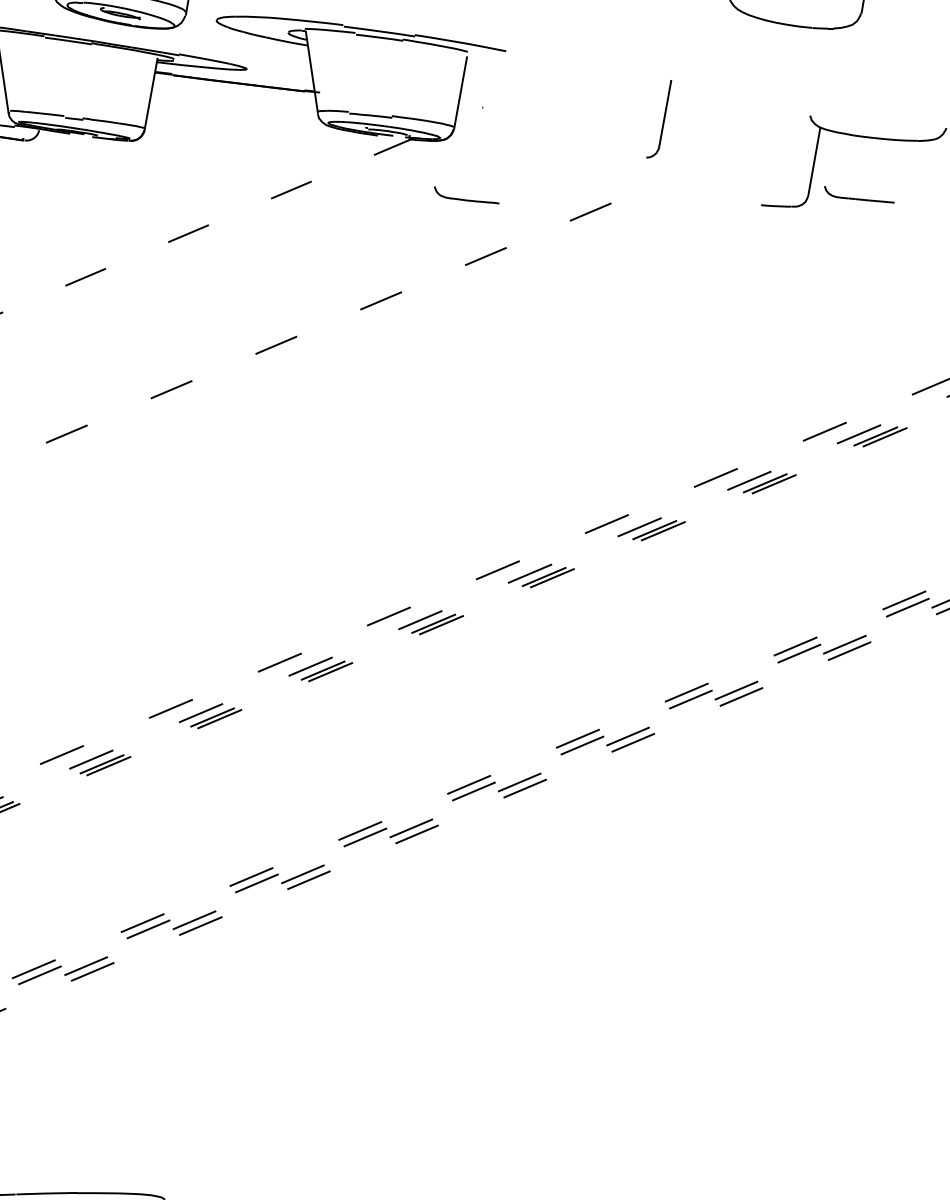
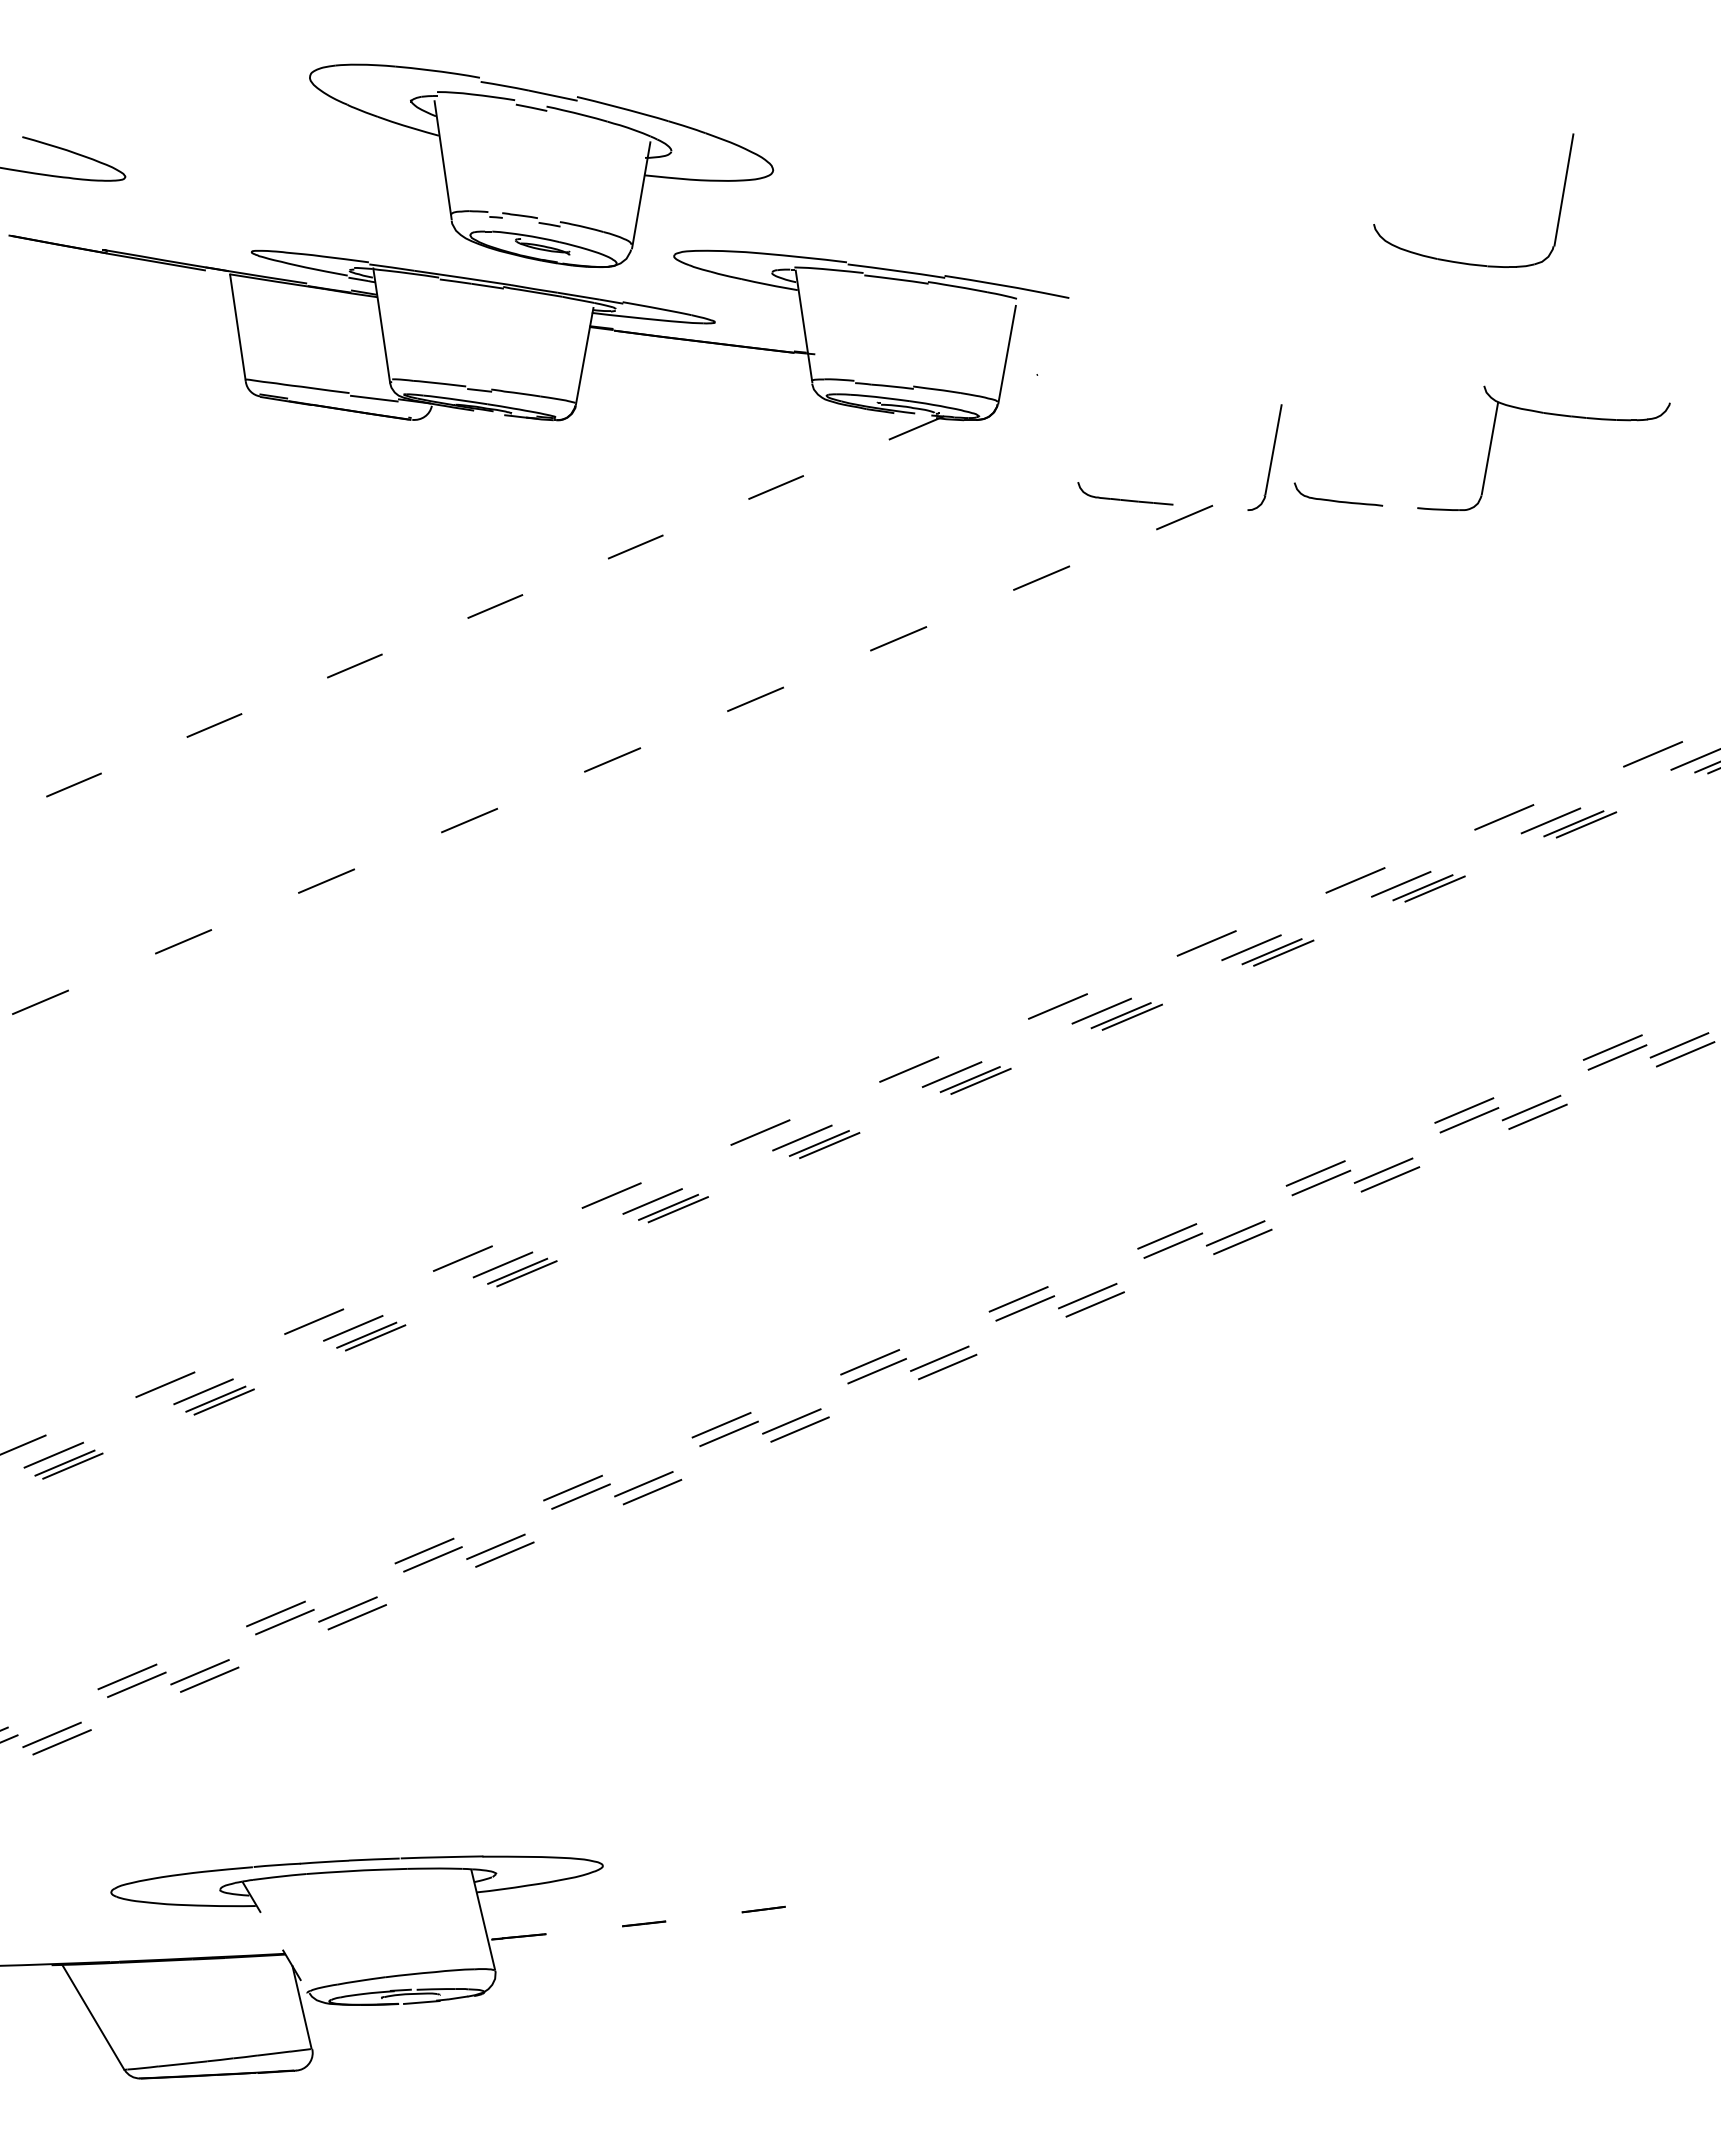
part: (663, 120) -> (1270, 459), moved
part: (859, 194) -> (1125, 493), moved
curve: (466, 199) -> (1338, 500), moved

